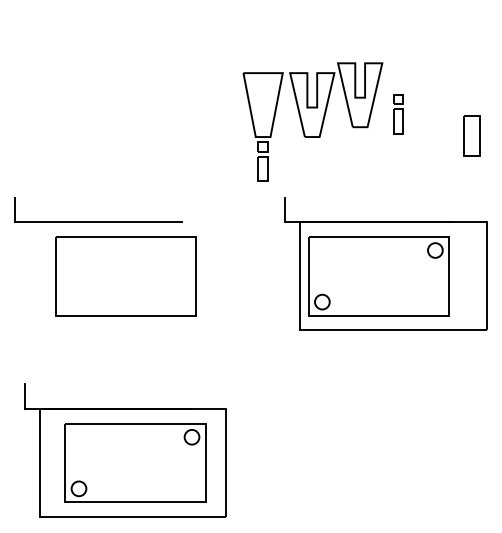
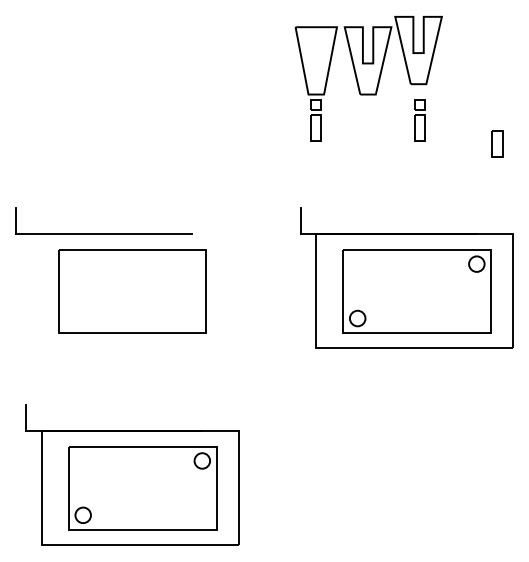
part: (312, 121) -> (368, 78), moved
part: (472, 136) -> (497, 143), size x0.62
part: (378, 276) -> (416, 291), moved

